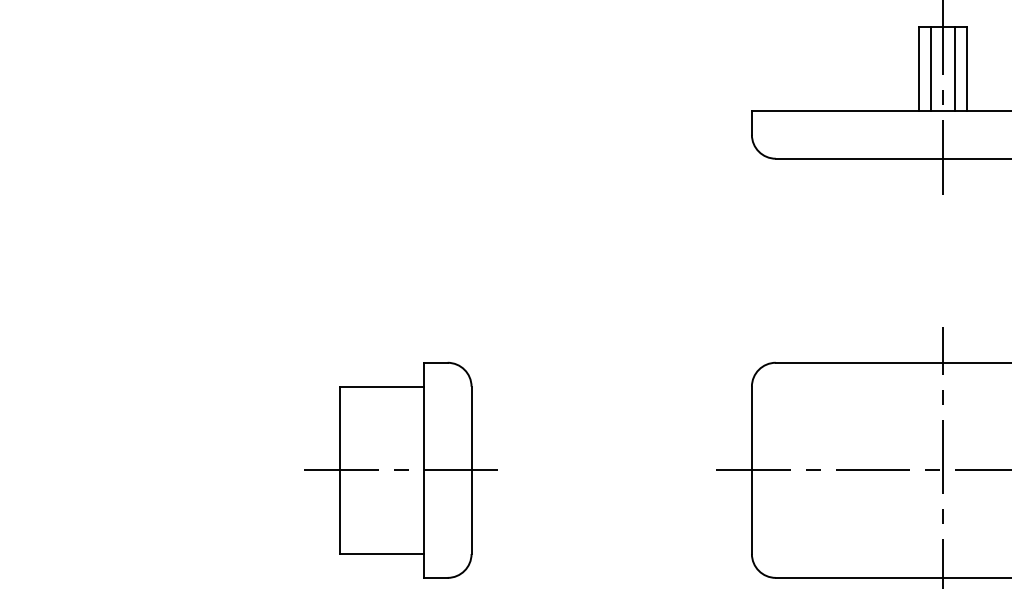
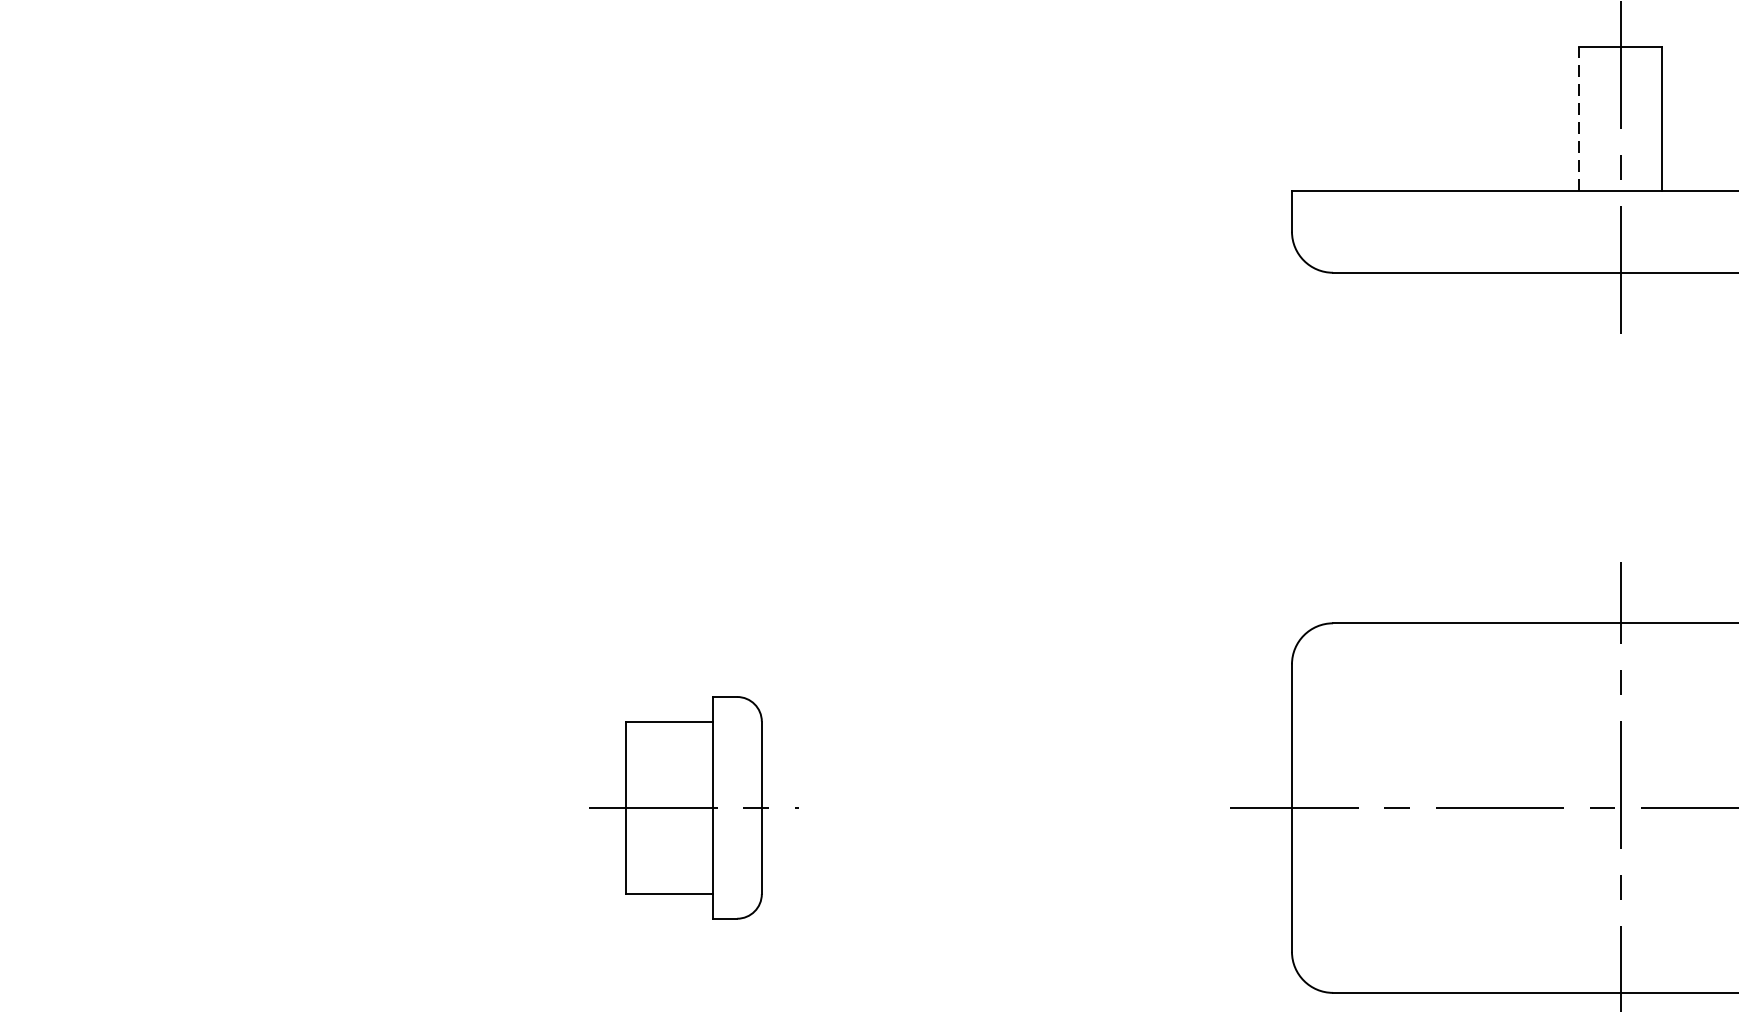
line: (931, 68) -> (1600, 117), removed
line: (955, 68) -> (1641, 117), removed
line: (919, 69) -> (1579, 119), solid -> dashed
part: (400, 469) -> (688, 806), size x0.6

